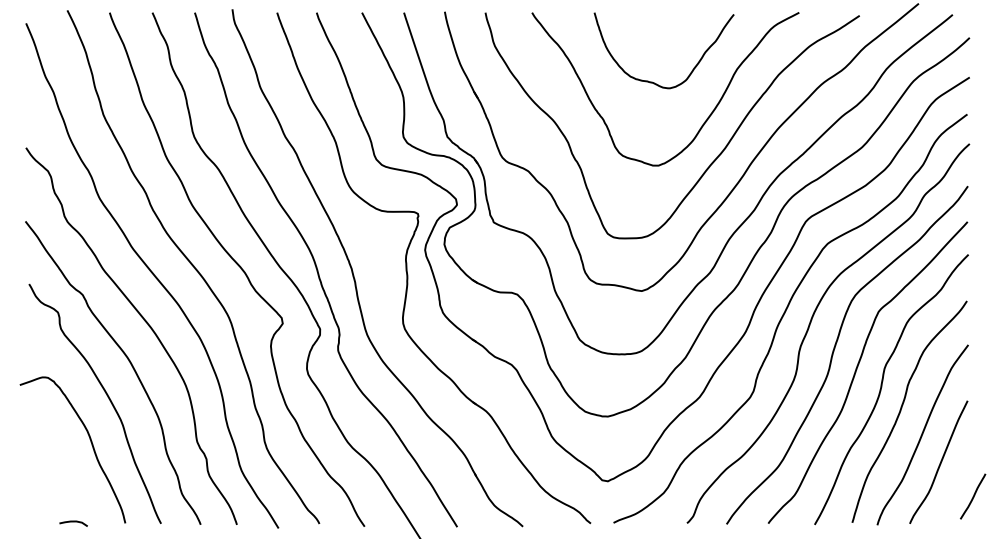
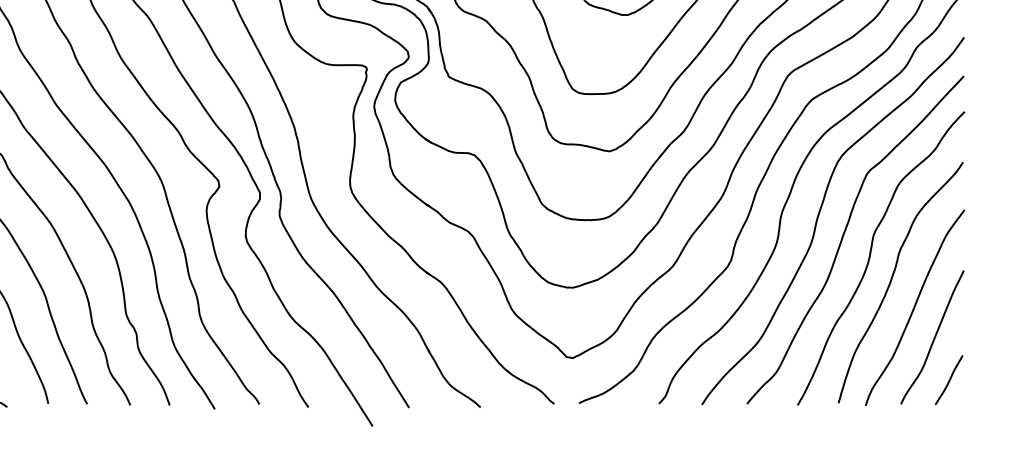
line: (973, 496) -> (949, 380), moved

